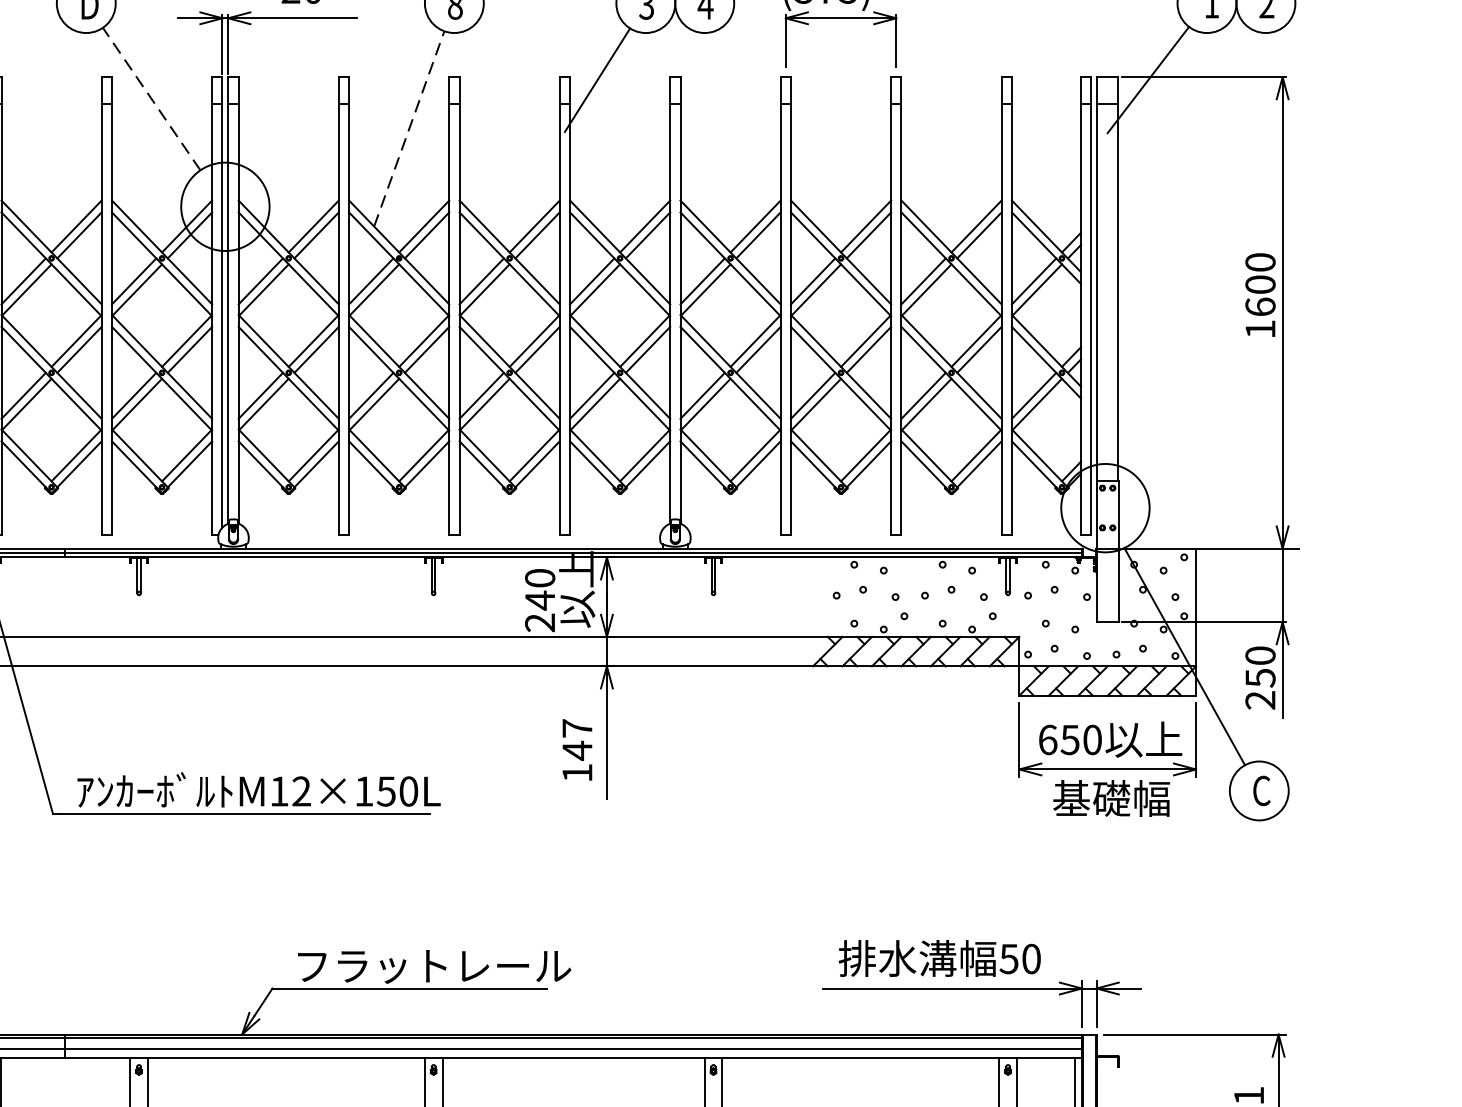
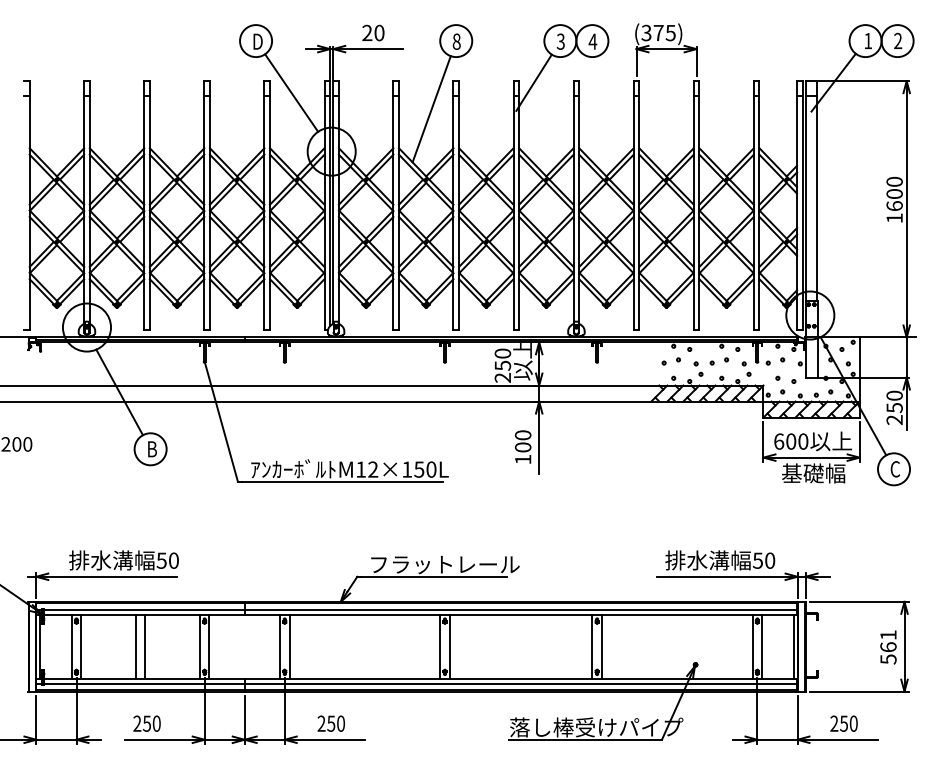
line: (151, 99) -> (291, 93), dashed -> solid
line: (408, 127) -> (431, 108), dashed -> solid
text: (539, 600) -> (502, 365), 240 -> 250
text: (578, 739) -> (523, 441), 147 -> 100
text: (1070, 739) -> (791, 441), 650 -> 600

